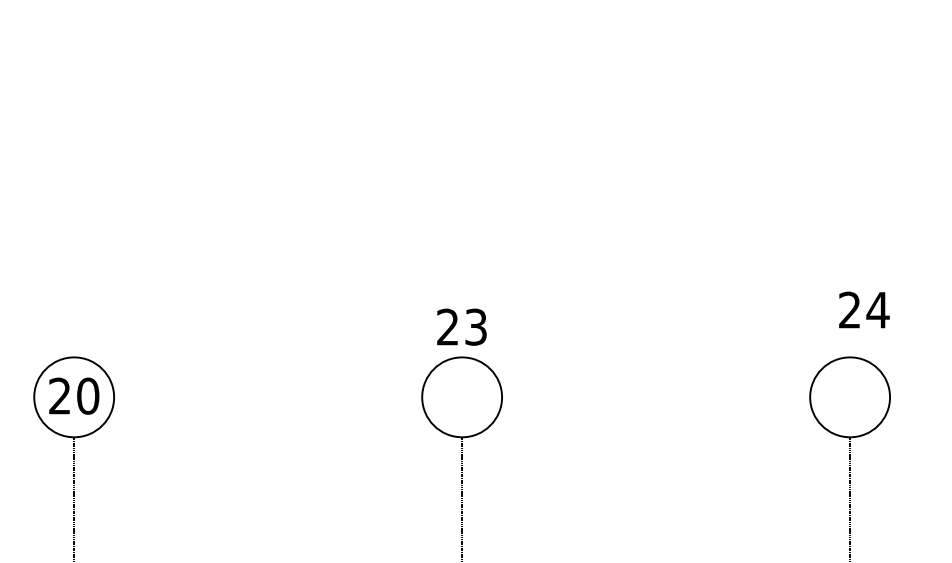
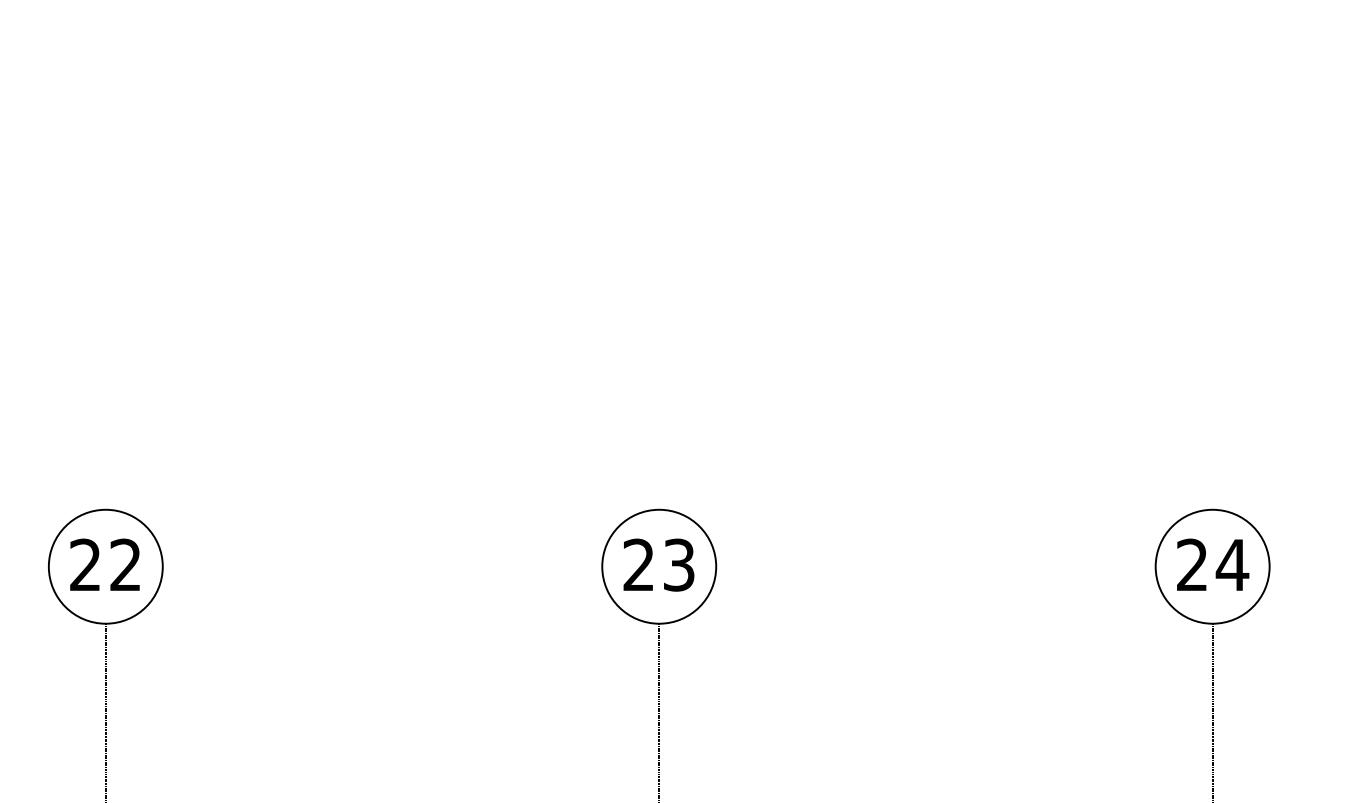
text: (864, 309) -> (1213, 564), moved
text: (461, 326) -> (658, 564), moved
text: (88, 395) -> (126, 564), 20 -> 22

